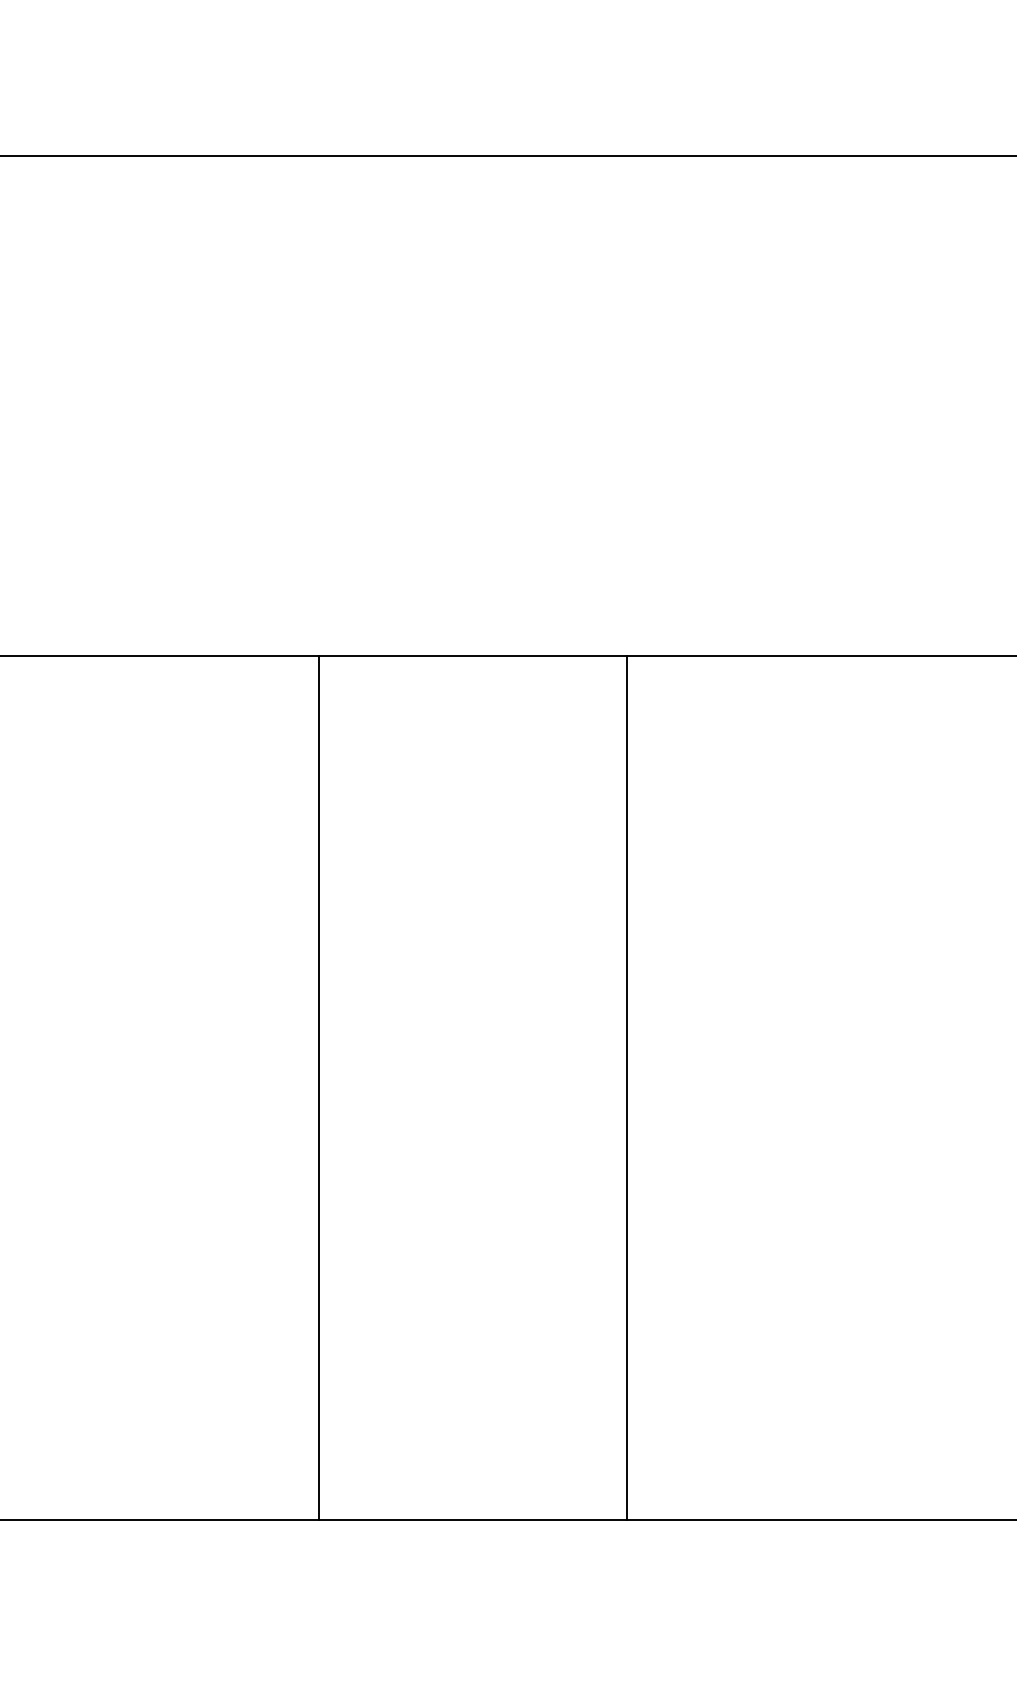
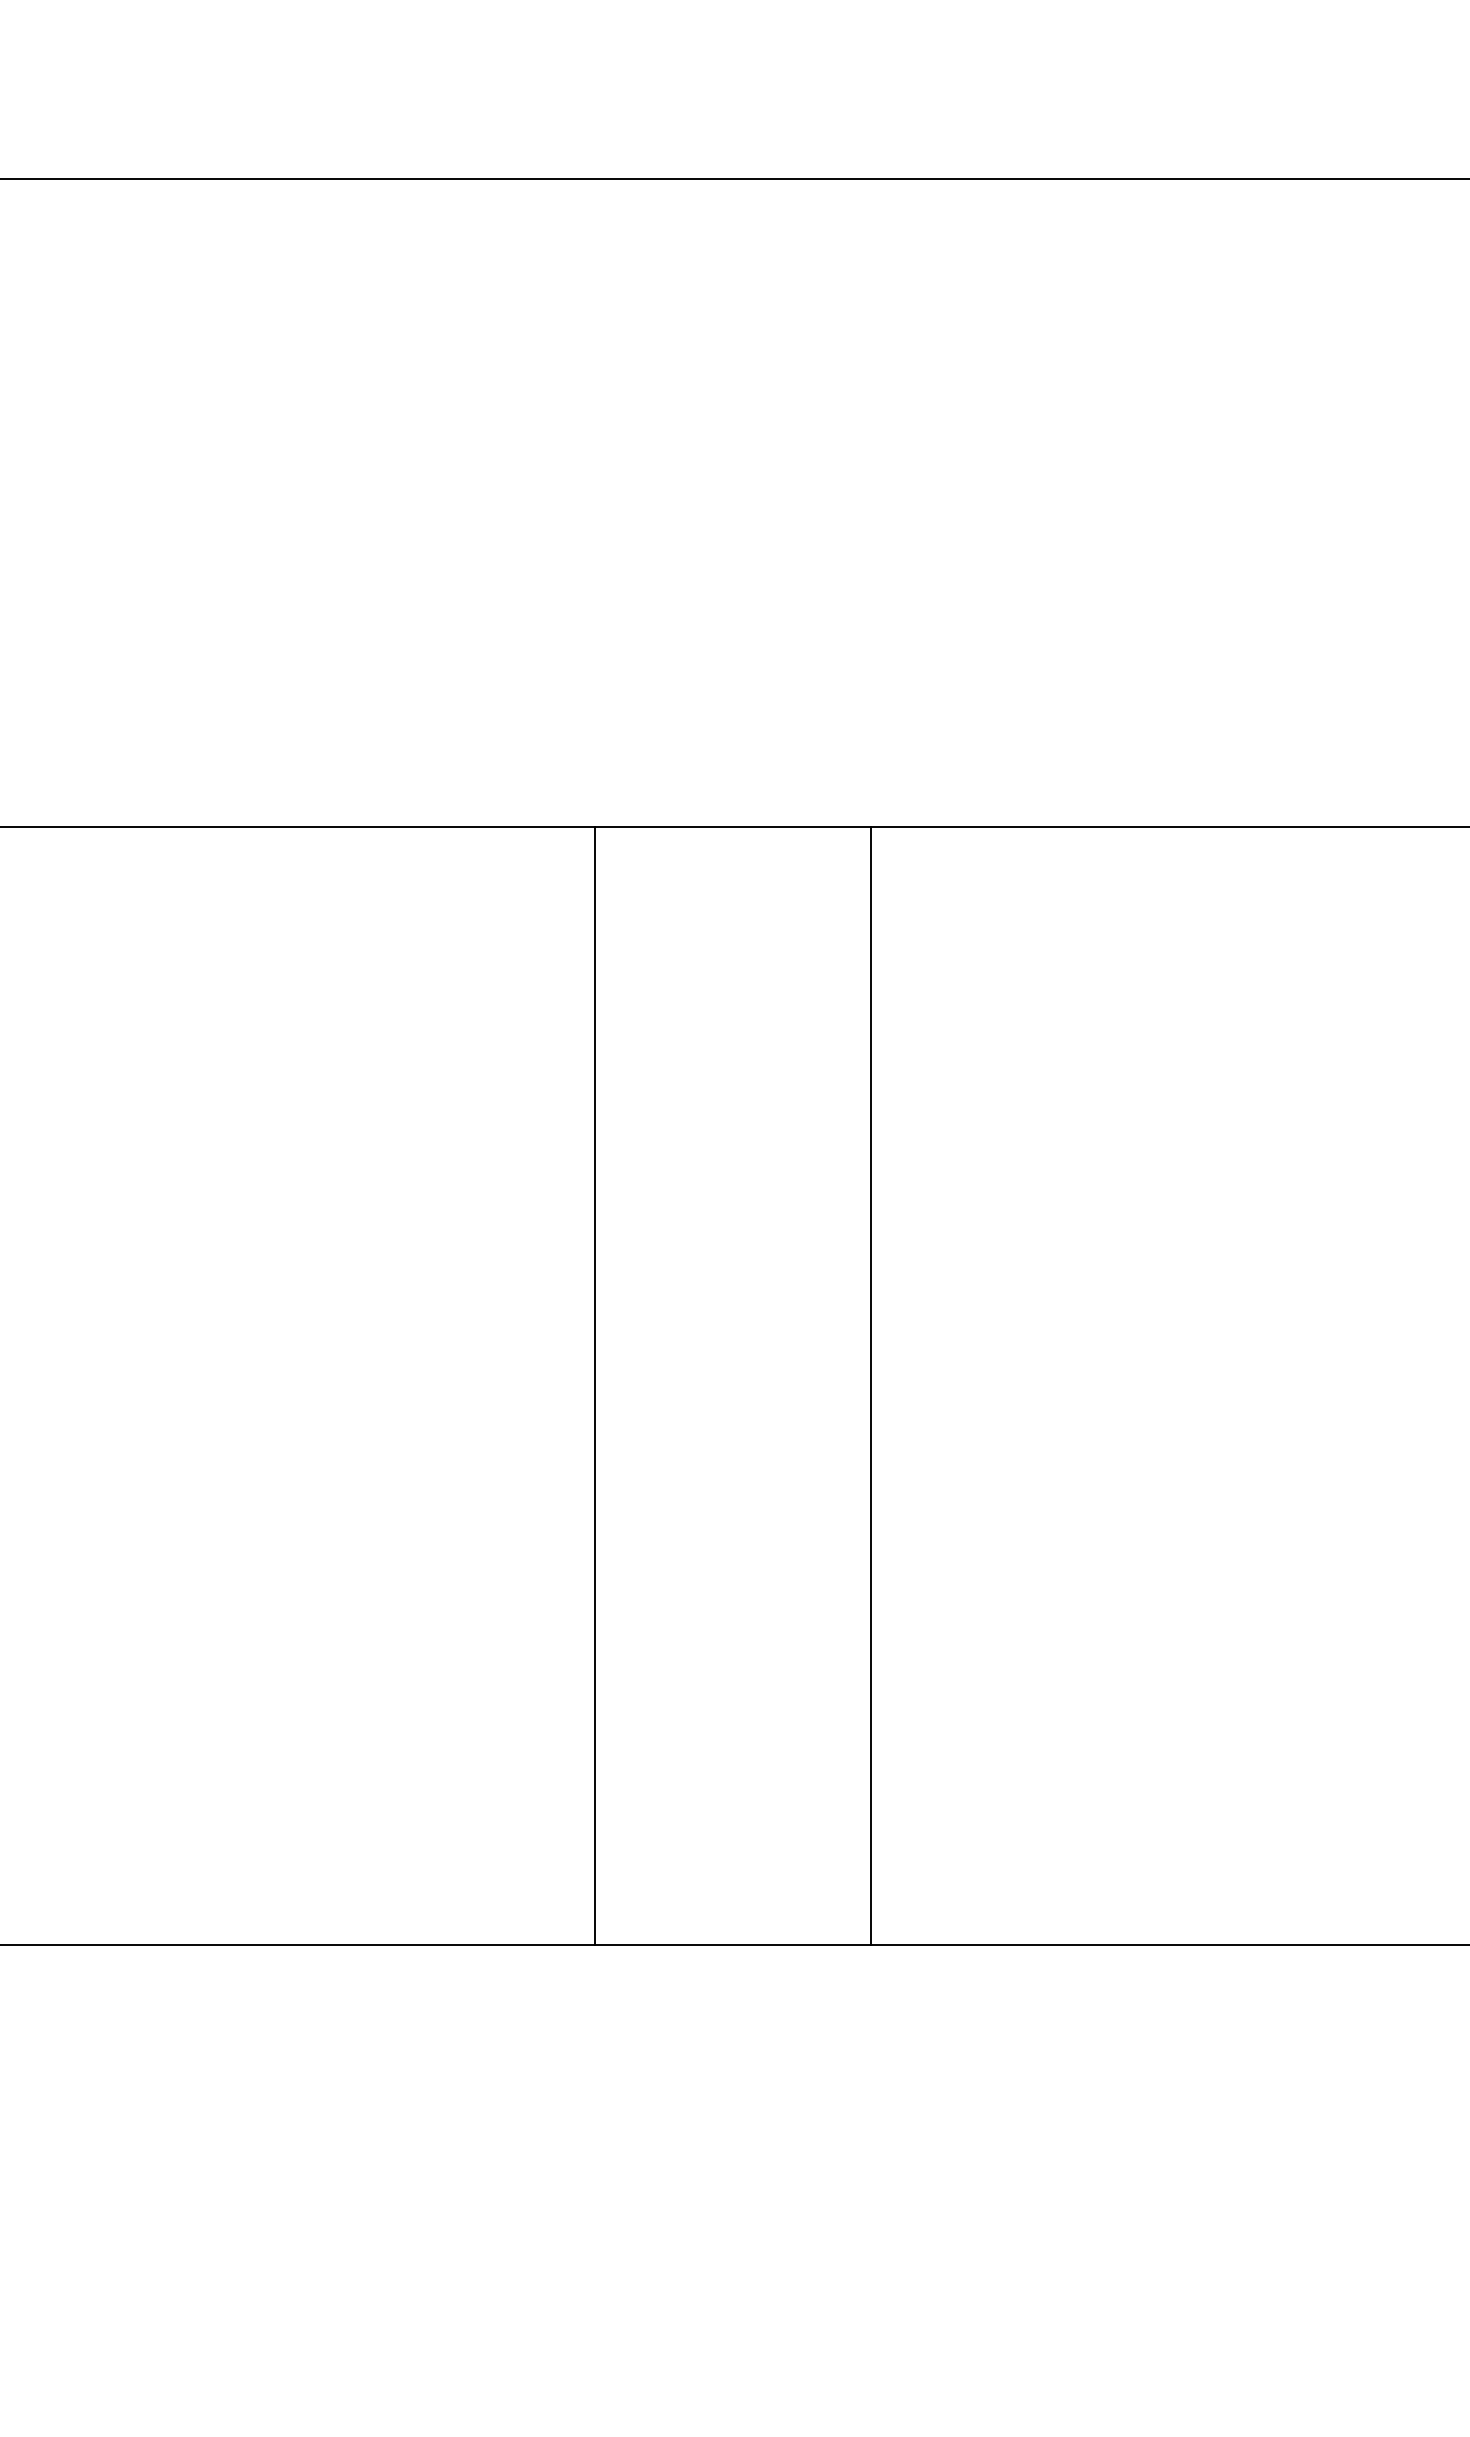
line: (318, 1087) -> (594, 1385), moved
line: (626, 1087) -> (871, 1385), moved

